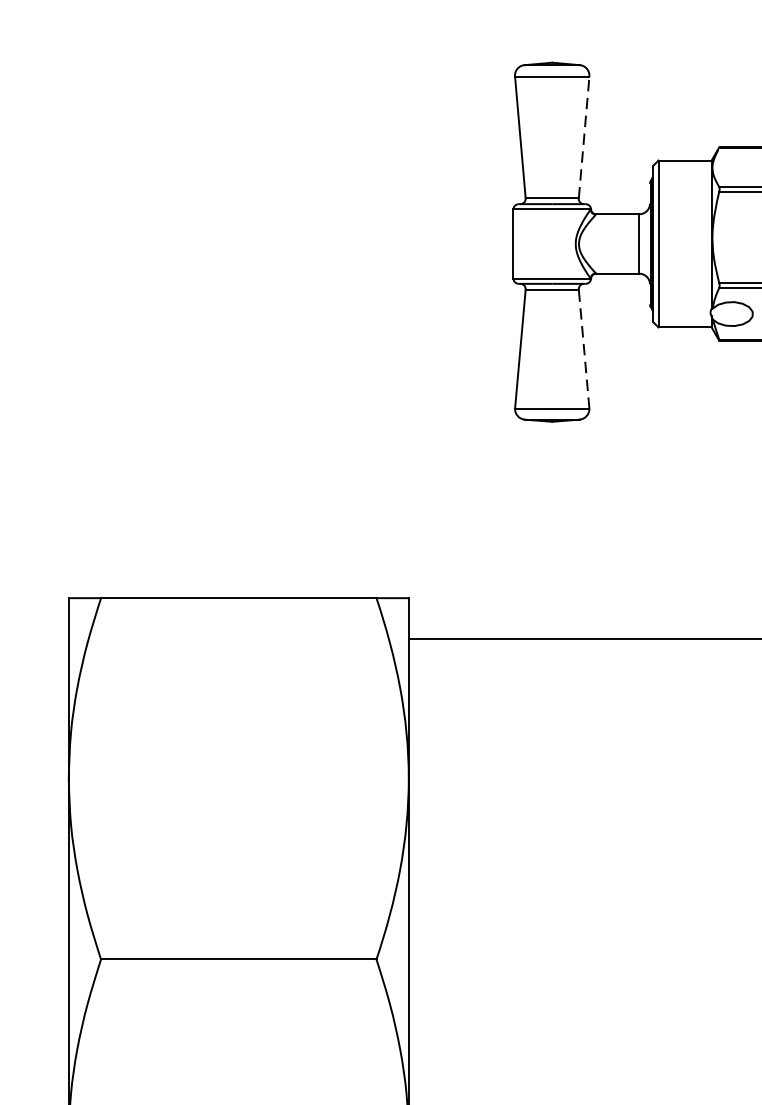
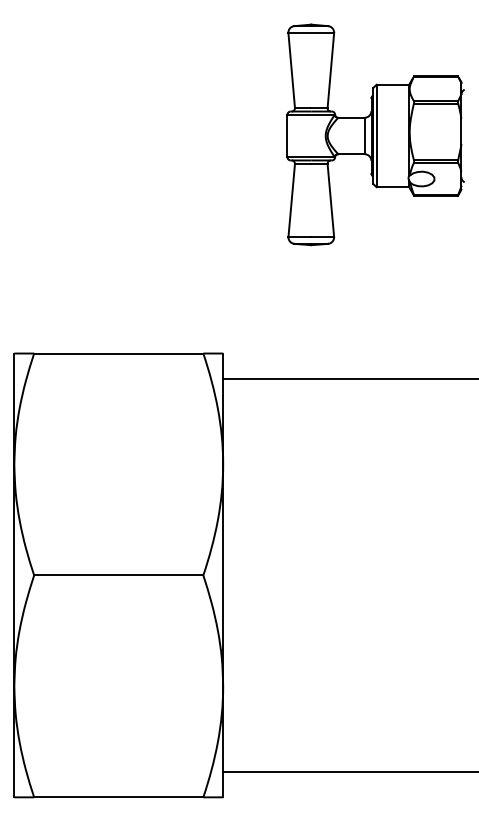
line: (583, 137) -> (330, 70), dashed -> solid
line: (583, 349) -> (330, 200), dashed -> solid

